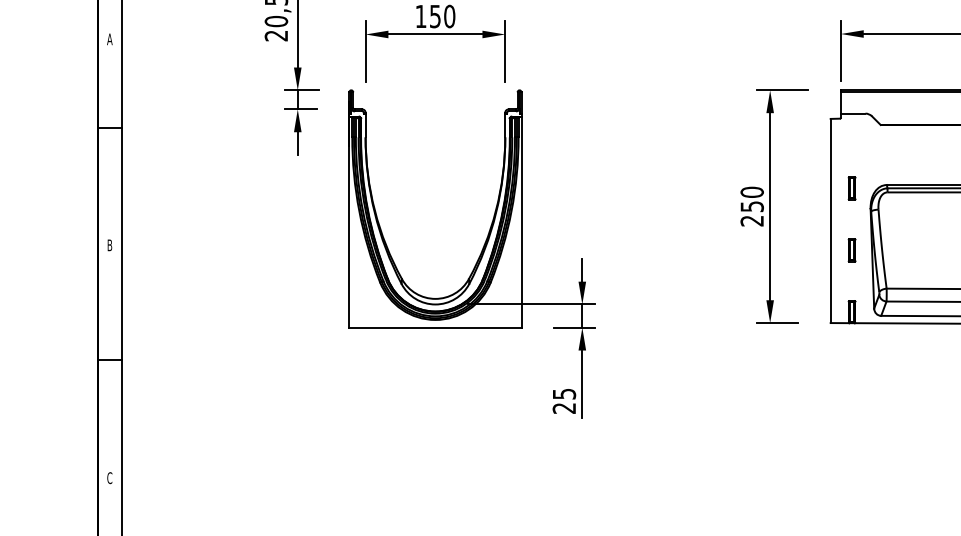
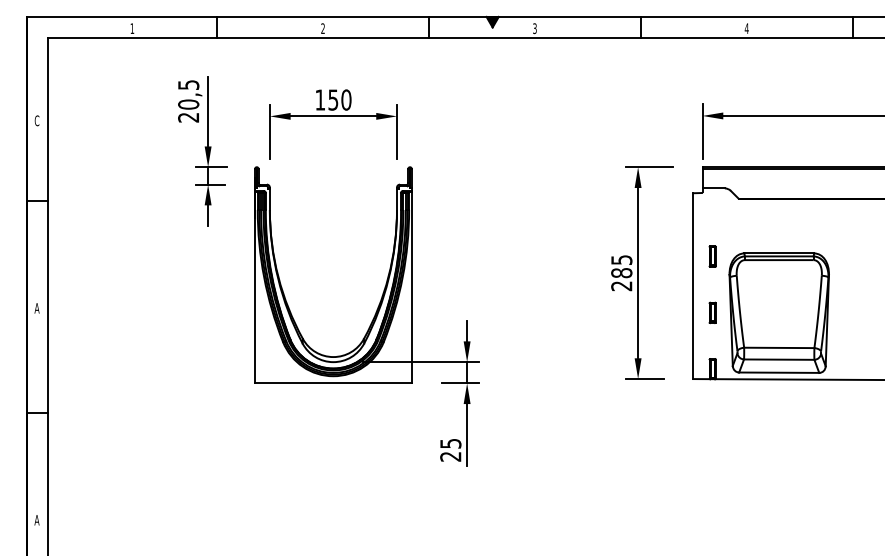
text: (109, 39) -> (36, 120), A -> C
text: (751, 199) -> (621, 266), 250 -> 285
text: (109, 245) -> (36, 308), B -> A
text: (109, 477) -> (36, 519), C -> A

